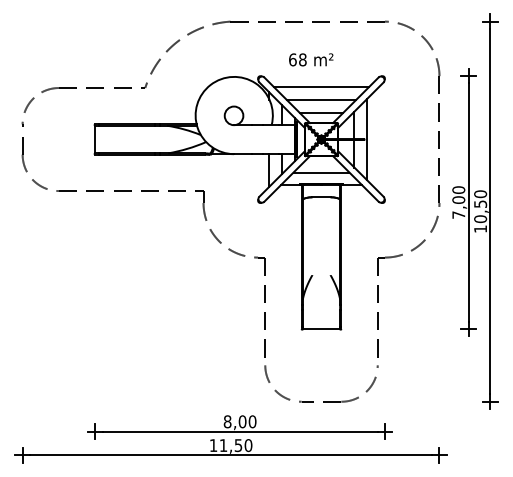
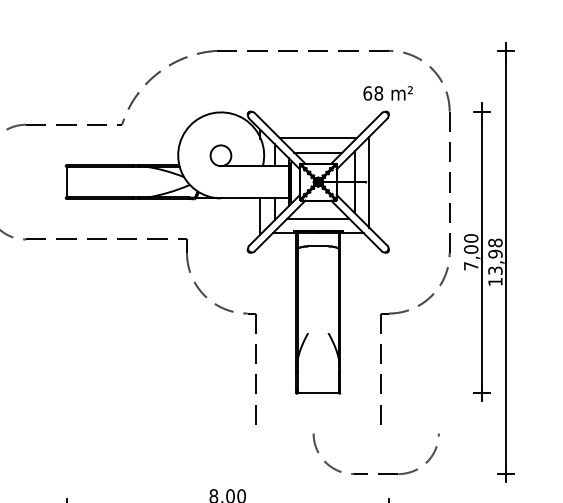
text: (311, 59) -> (388, 93), moved
line: (321, 87) -> (318, 124), removed
text: (480, 206) -> (495, 256), 10,50 -> 13,98
part: (323, 401) -> (378, 473), moved

